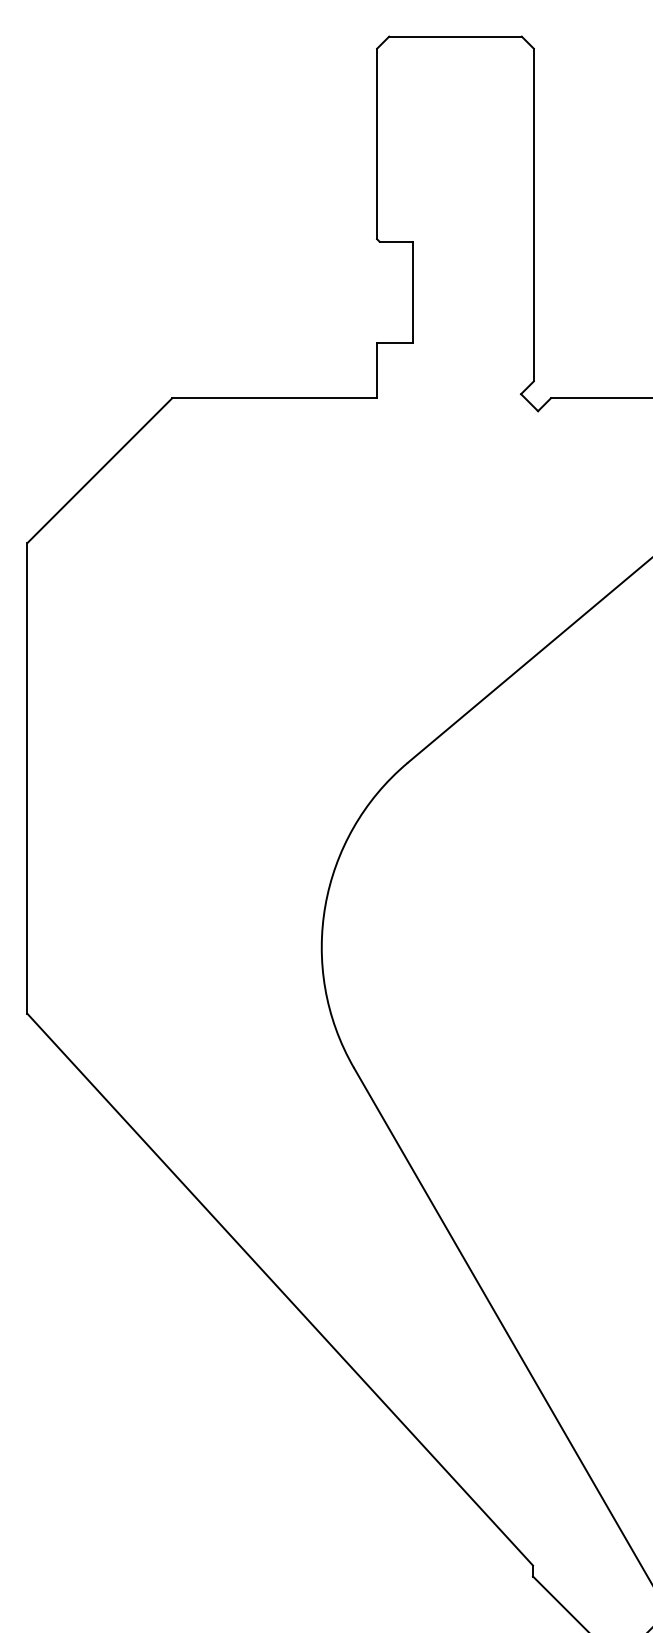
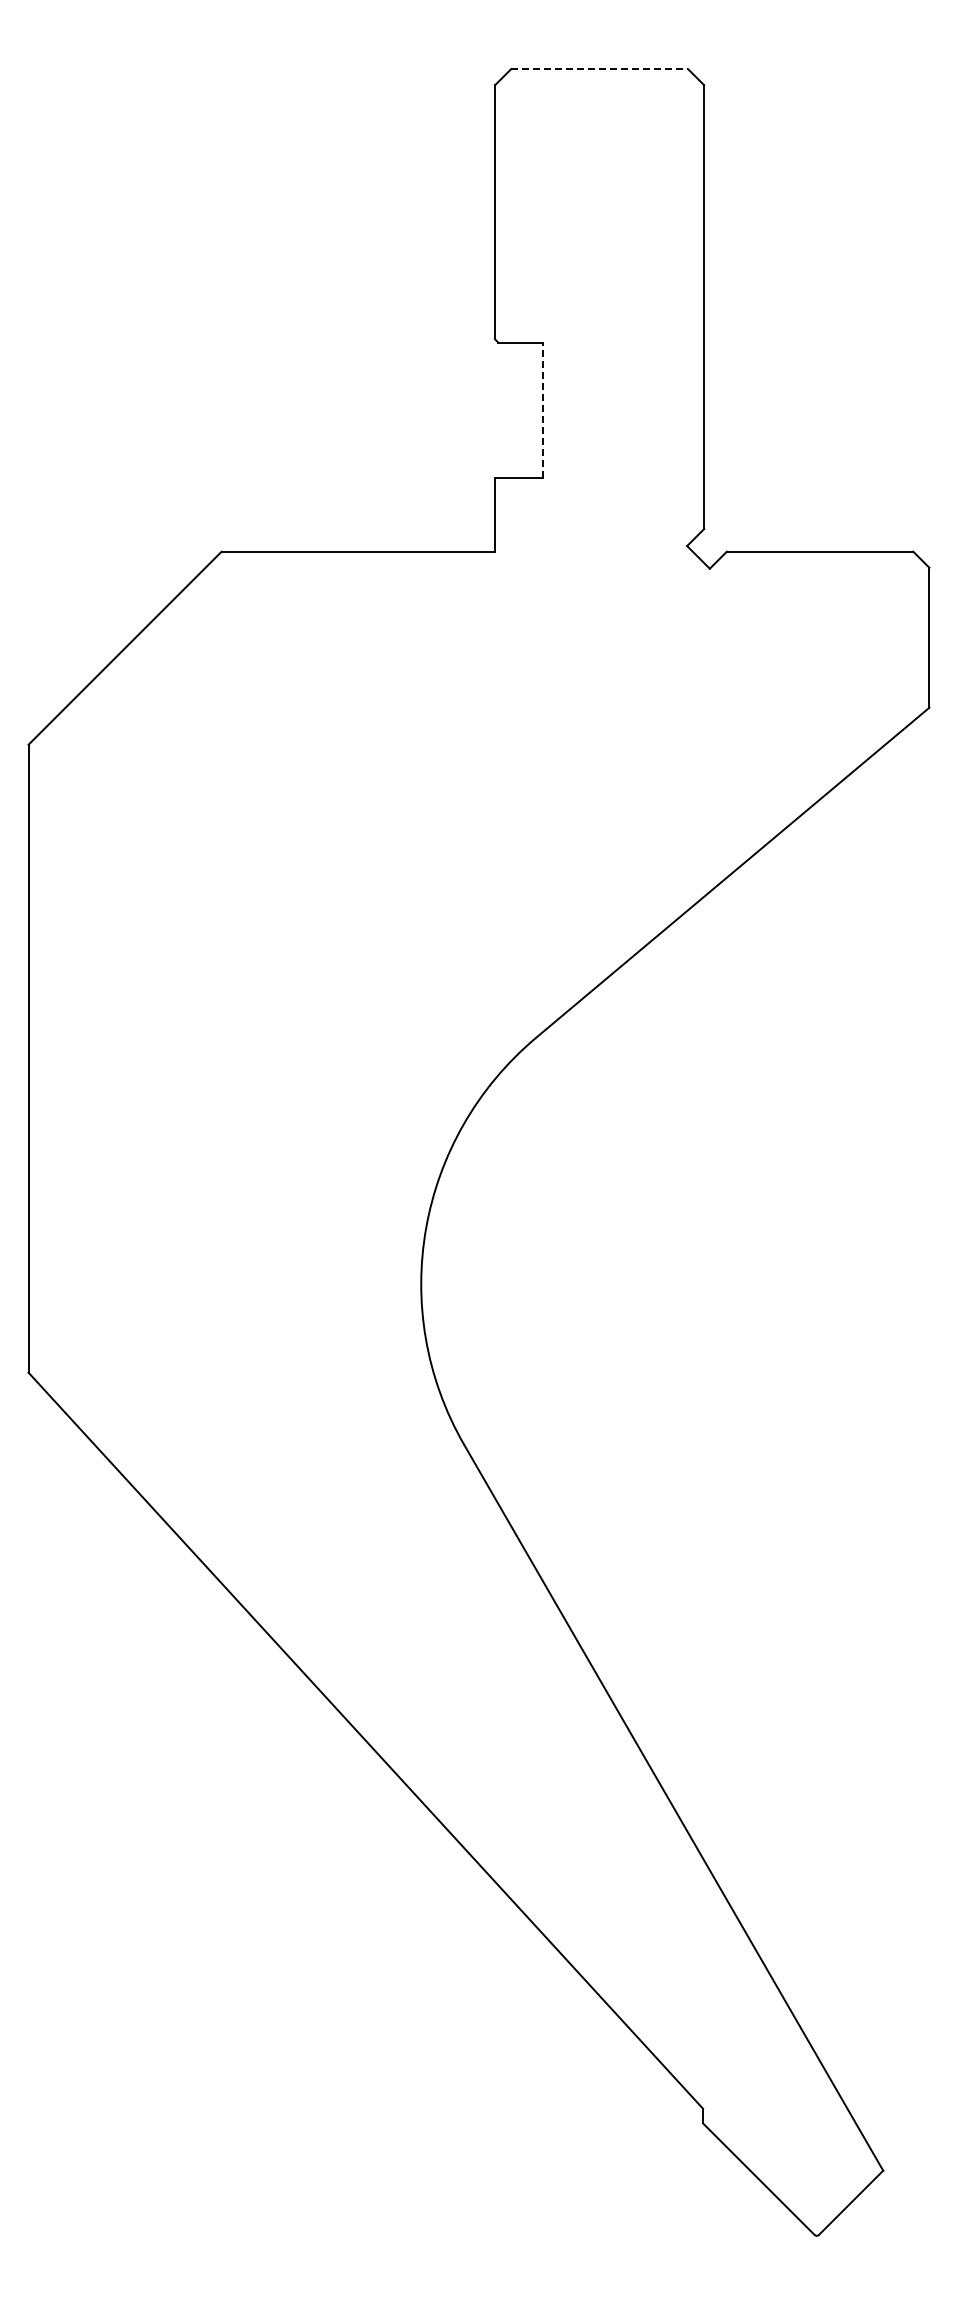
line: (456, 36) -> (600, 69), solid -> dashed
line: (413, 292) -> (543, 410), solid -> dashed

